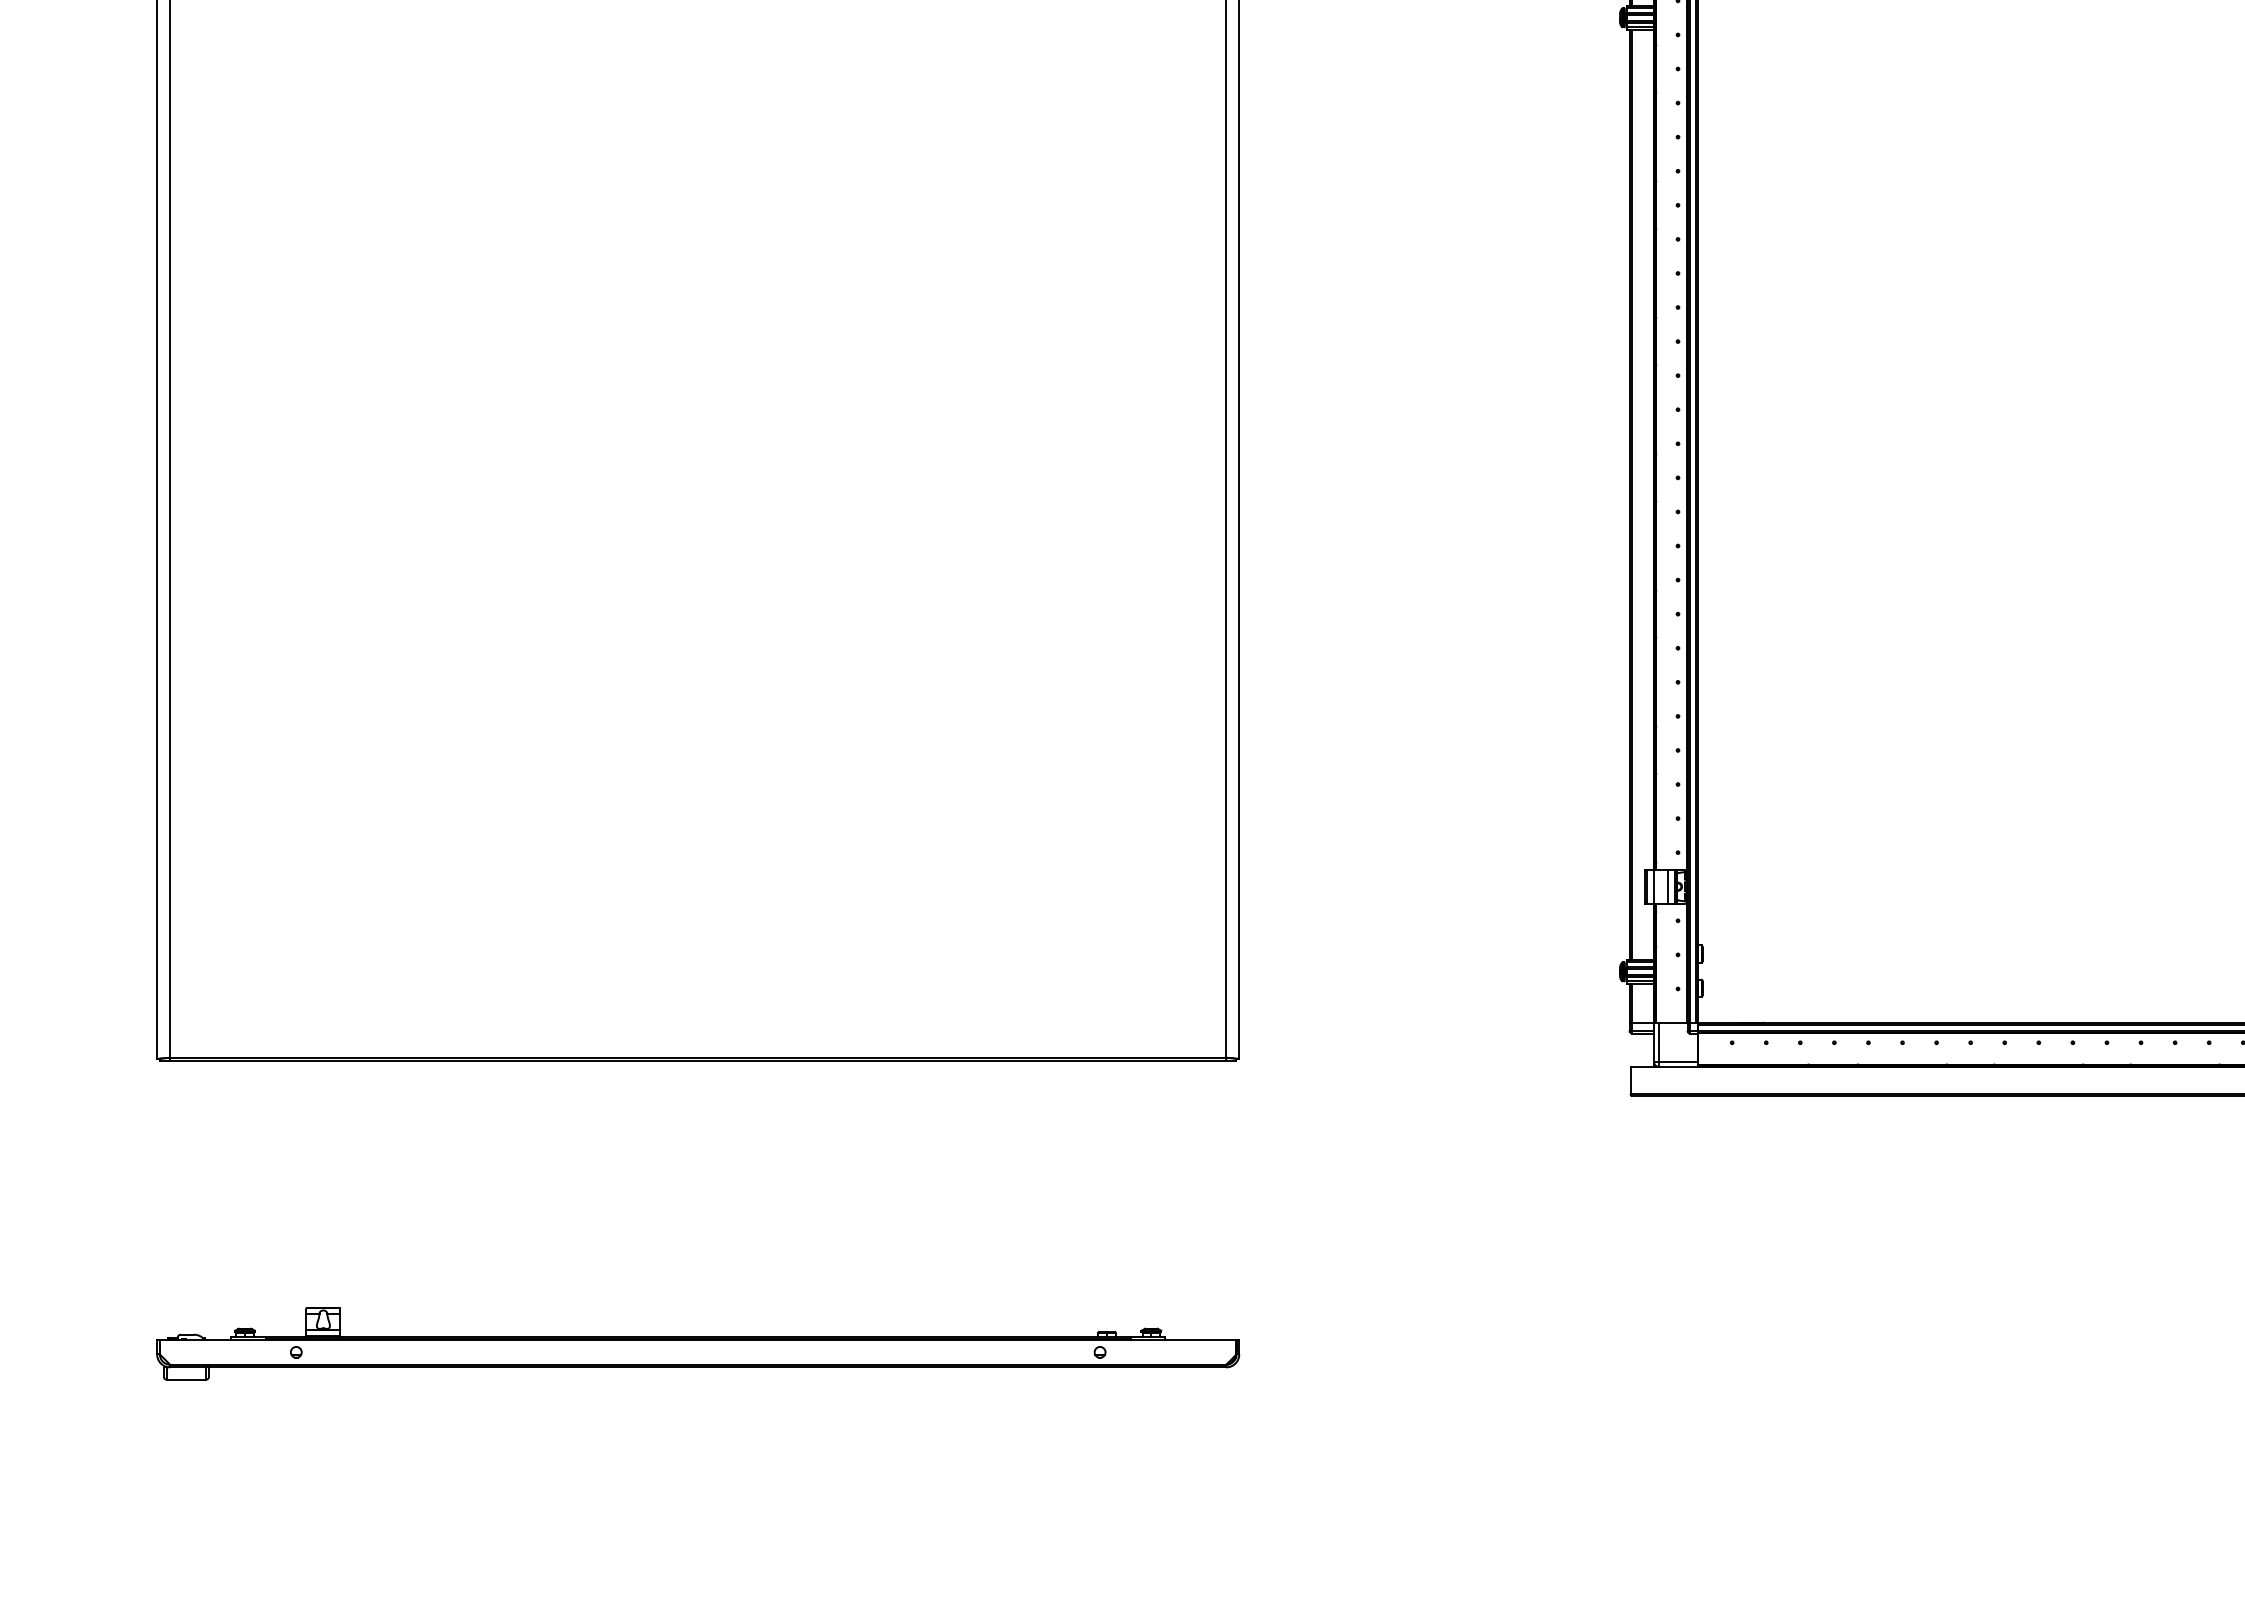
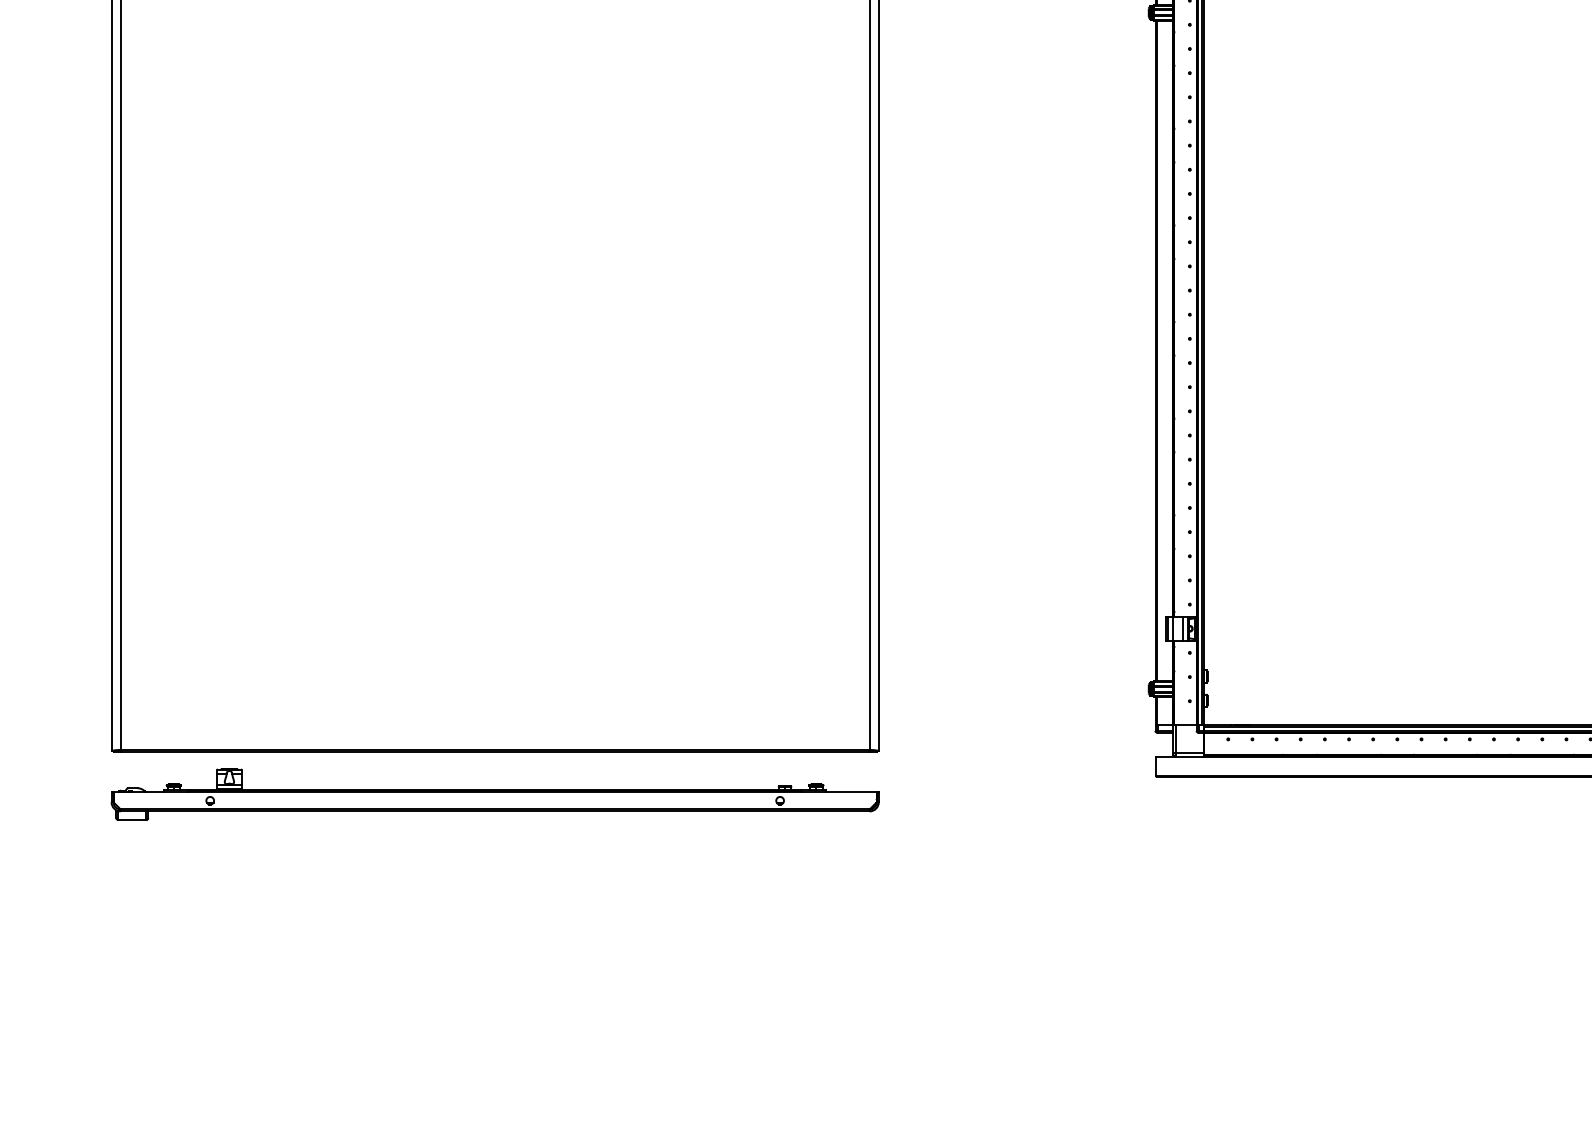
part: (698, 1343) -> (495, 794), moved

